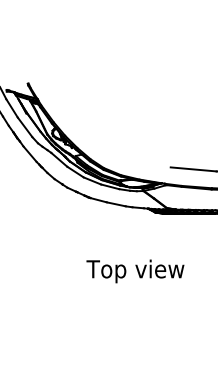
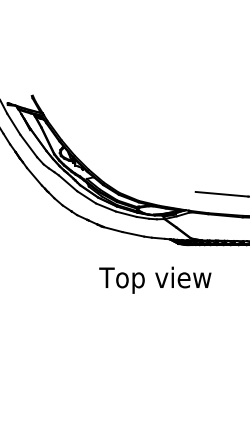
text: (135, 271) -> (155, 280), moved

